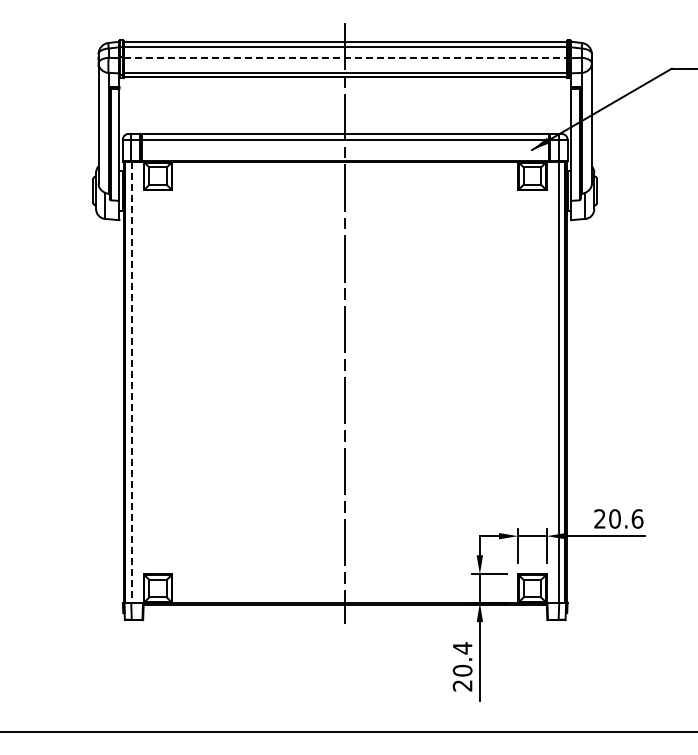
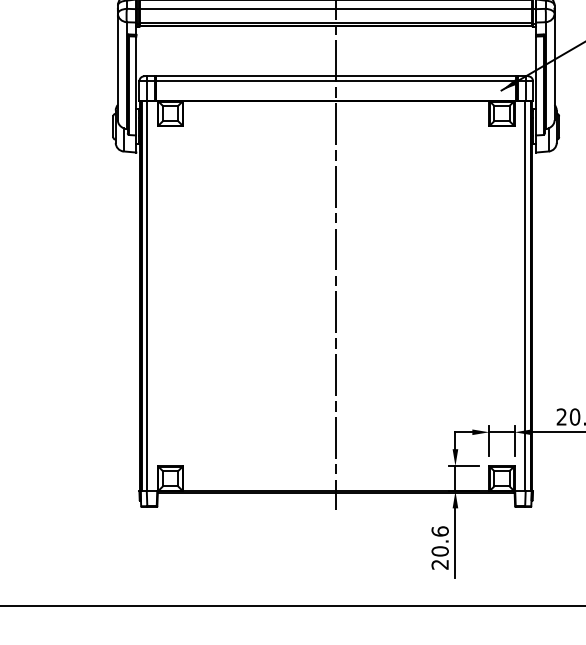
line: (345, 58) -> (336, 9), dashed -> solid
line: (131, 382) -> (147, 296), dashed -> solid
text: (462, 648) -> (440, 531), 20.4 -> 20.6

